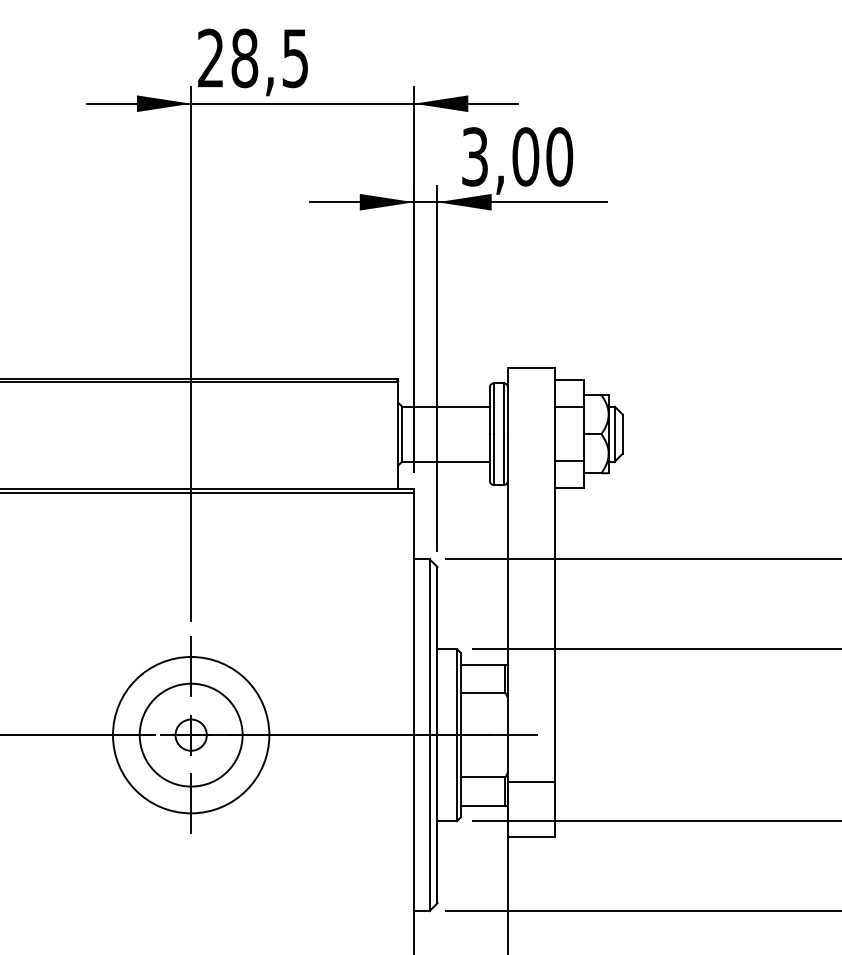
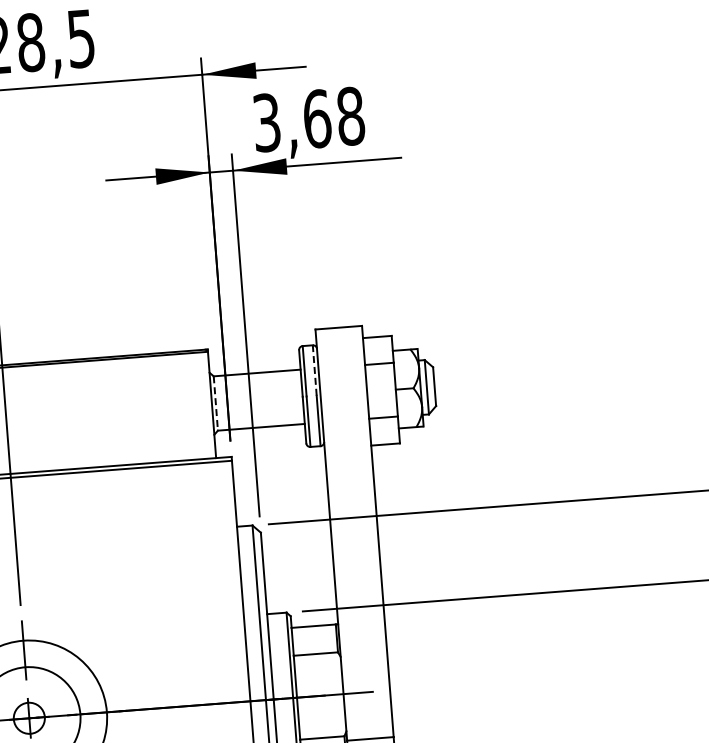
text: (542, 156) -> (333, 117), 3,00 -> 3,68
line: (503, 408) -> (314, 370), solid -> dashed
line: (402, 434) -> (216, 403), solid -> dashed

